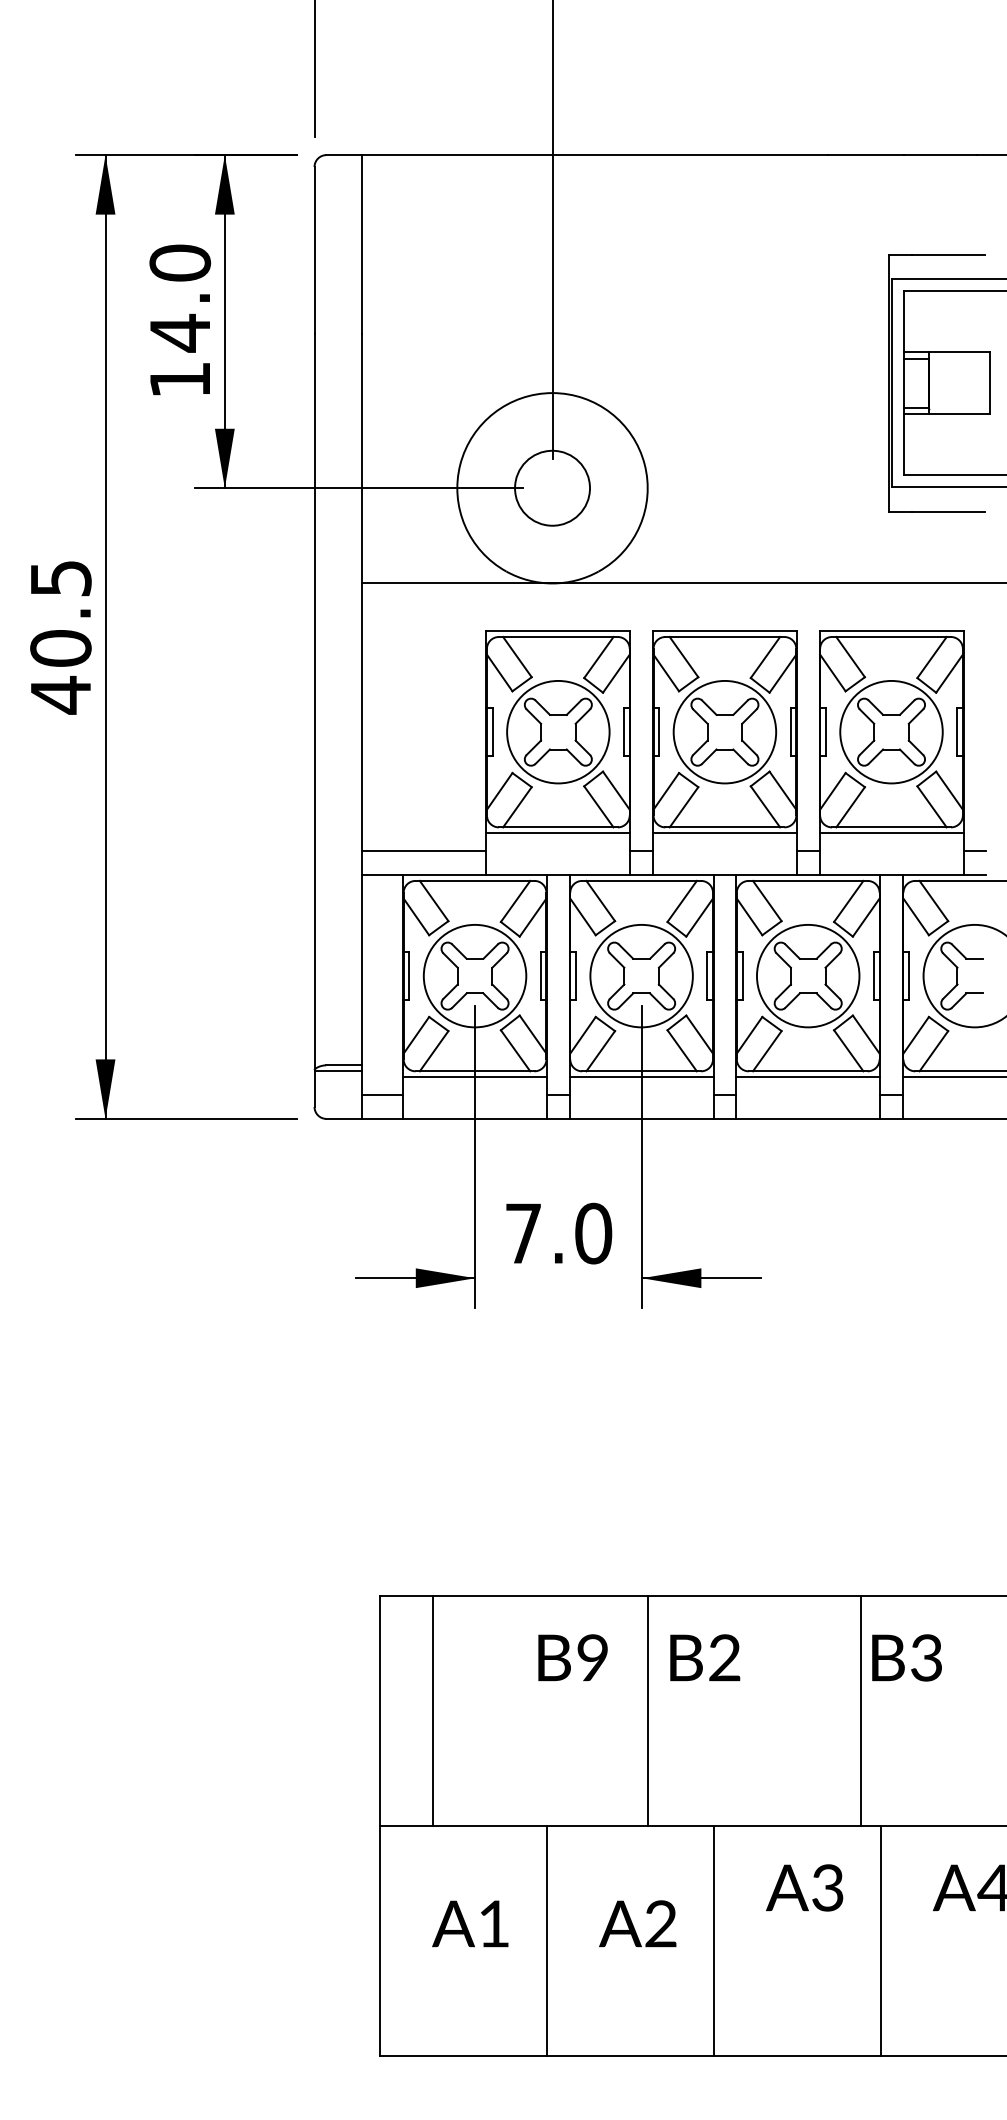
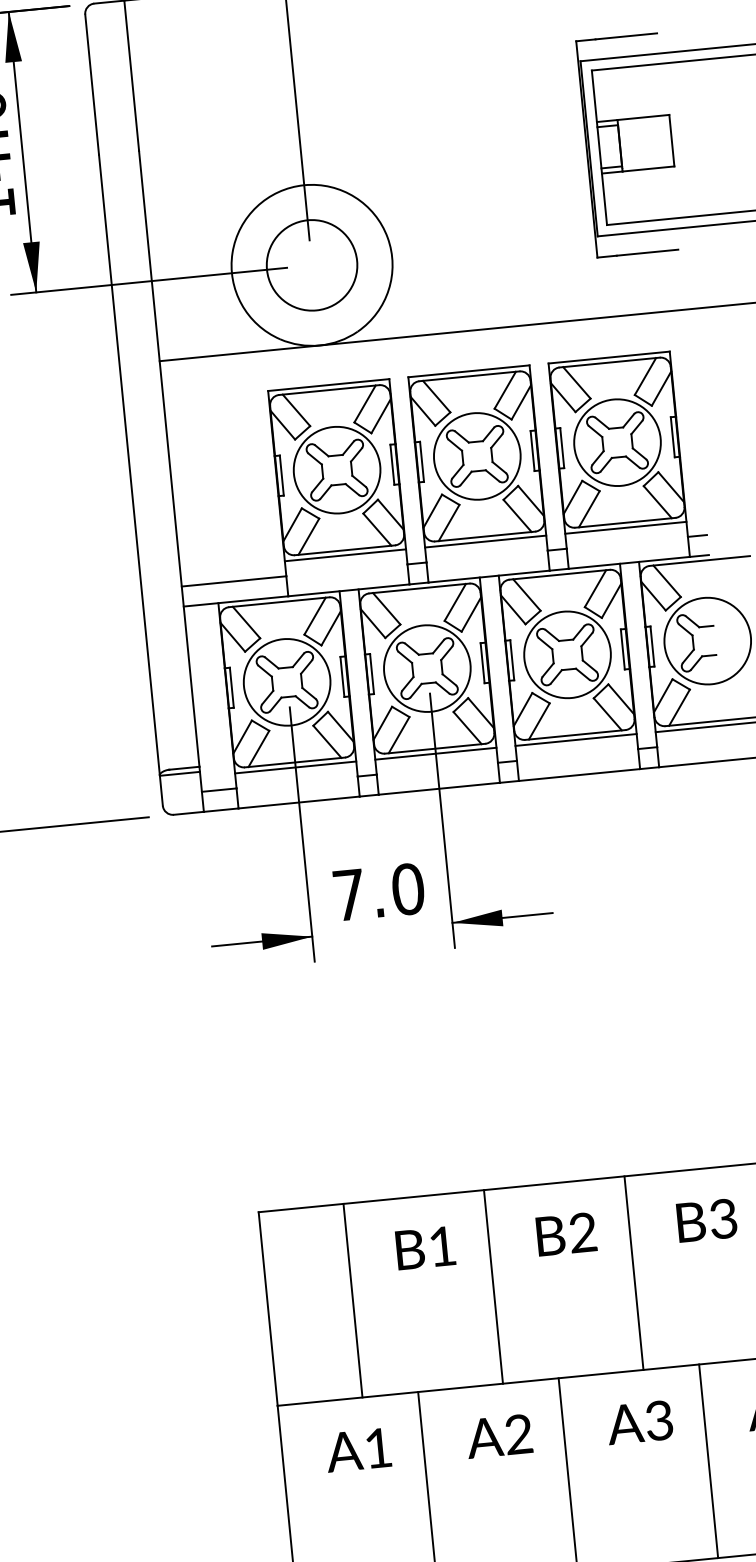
circle: (552, 487) -> (311, 264), size x1.43
text: (592, 1657) -> (442, 1246), B9 -> B1
text: (705, 1657) -> (566, 1233), moved
line: (433, 1711) -> (353, 1300), moved
line: (861, 1711) -> (634, 1273), moved
text: (470, 1923) -> (358, 1449), moved
text: (637, 1923) -> (499, 1436), moved

